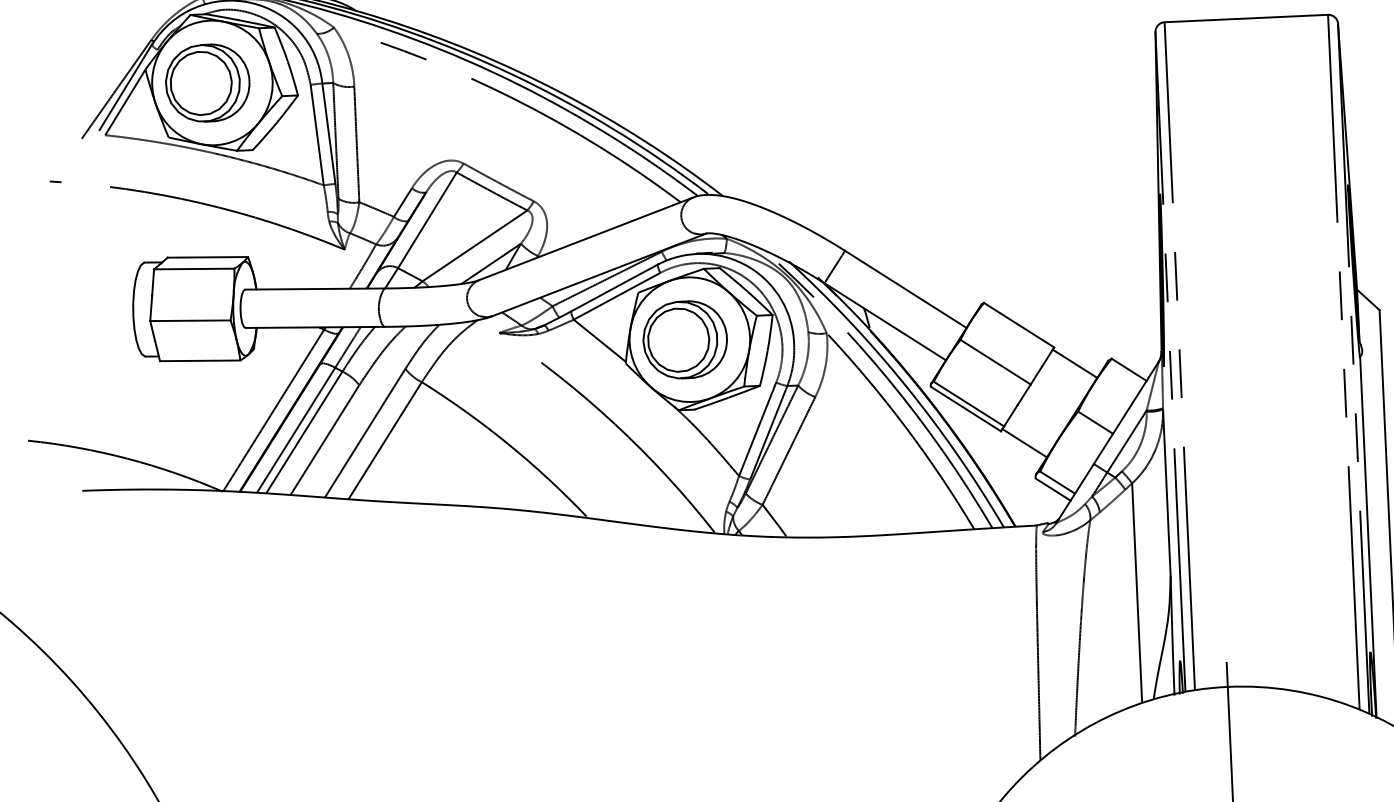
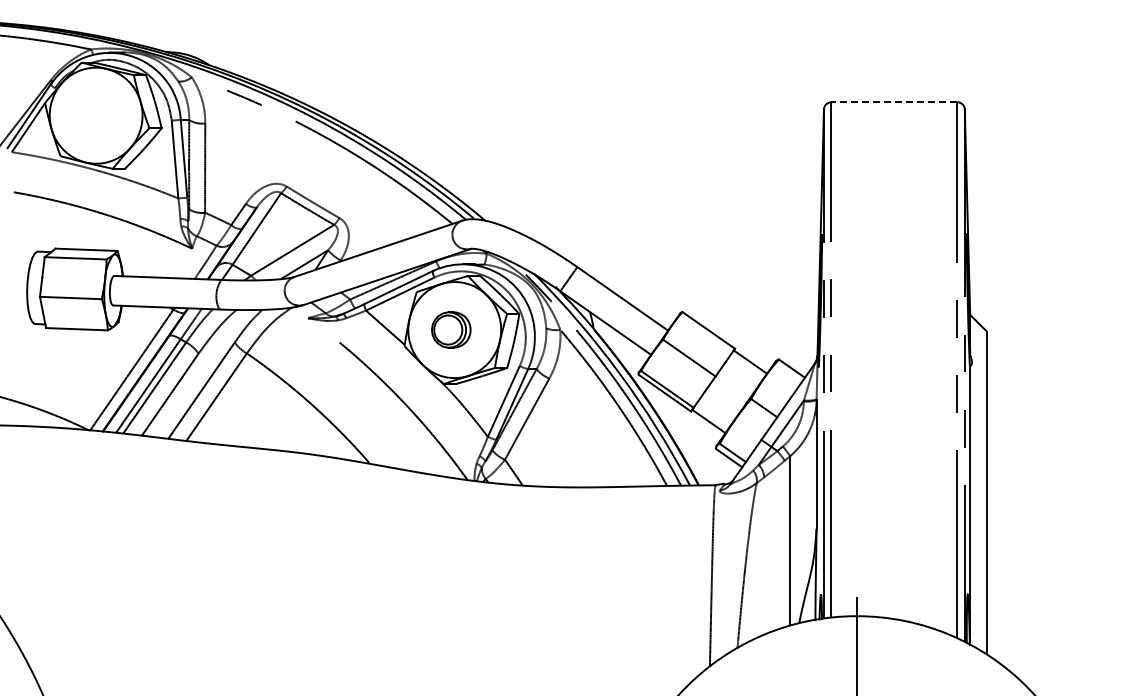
line: (1245, 18) -> (893, 102), solid -> dashed
part: (207, 82) -> (92, 115), removed
part: (685, 339) -> (451, 329), size x0.6

